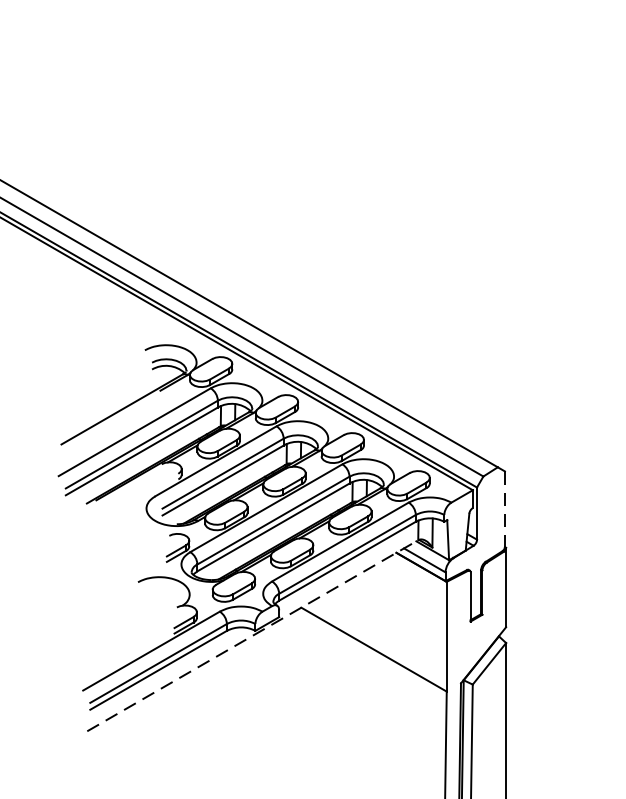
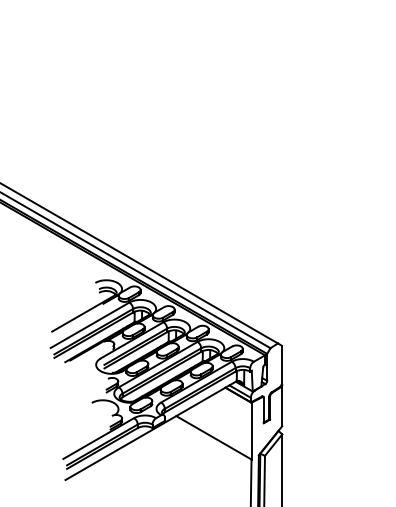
line: (504, 509) -> (281, 365), dashed -> solid
line: (253, 635) -> (151, 430), dashed -> solid

